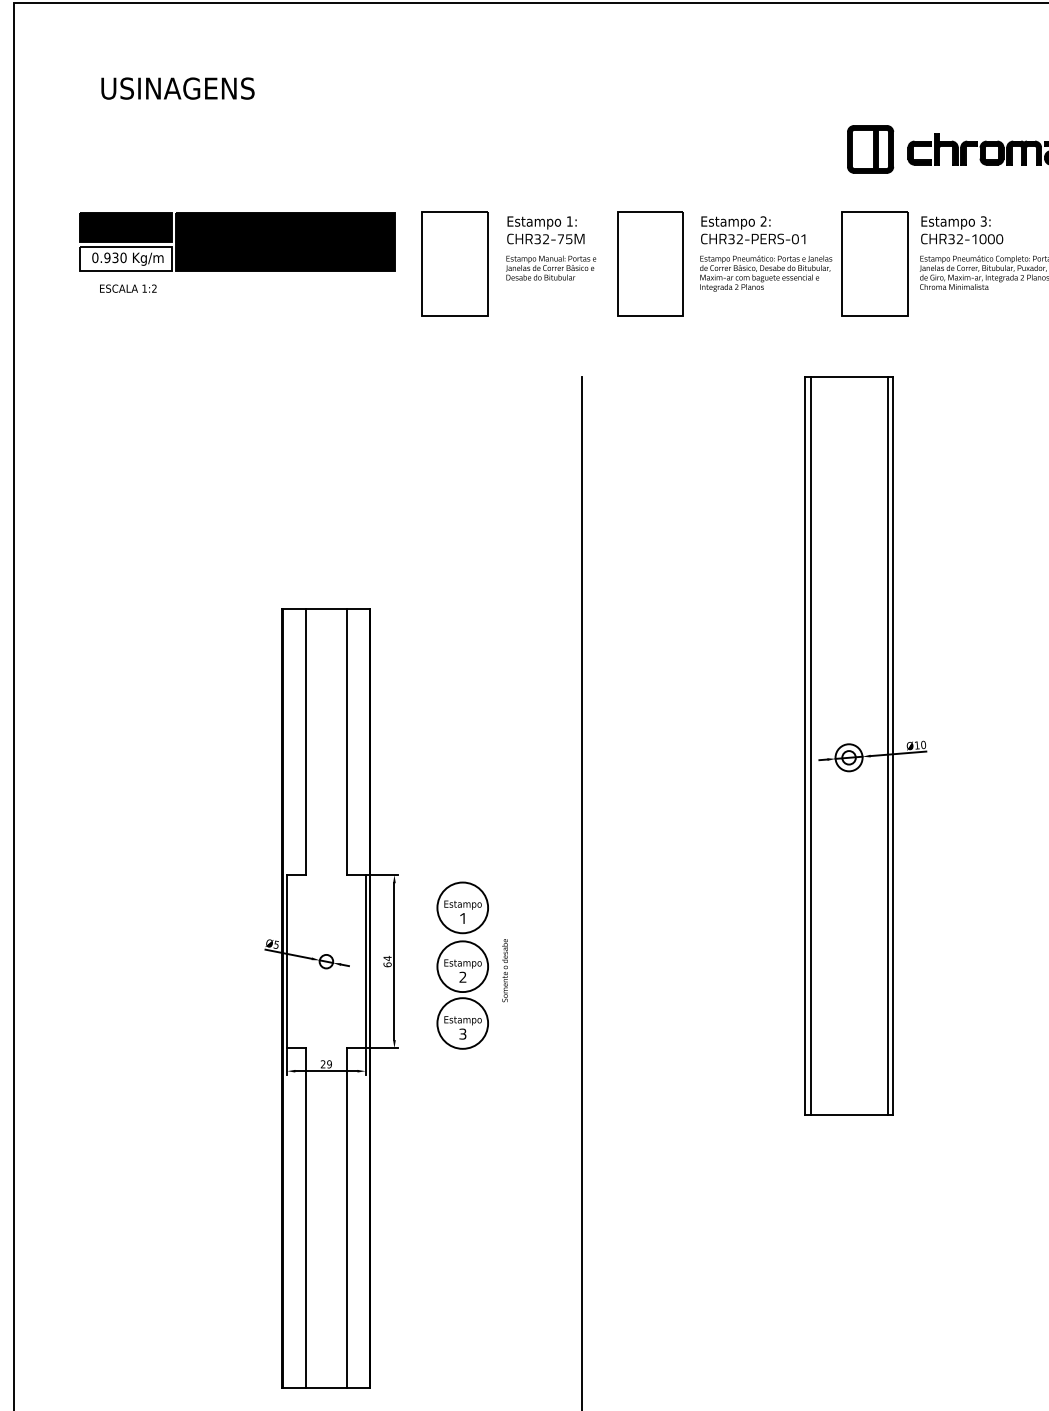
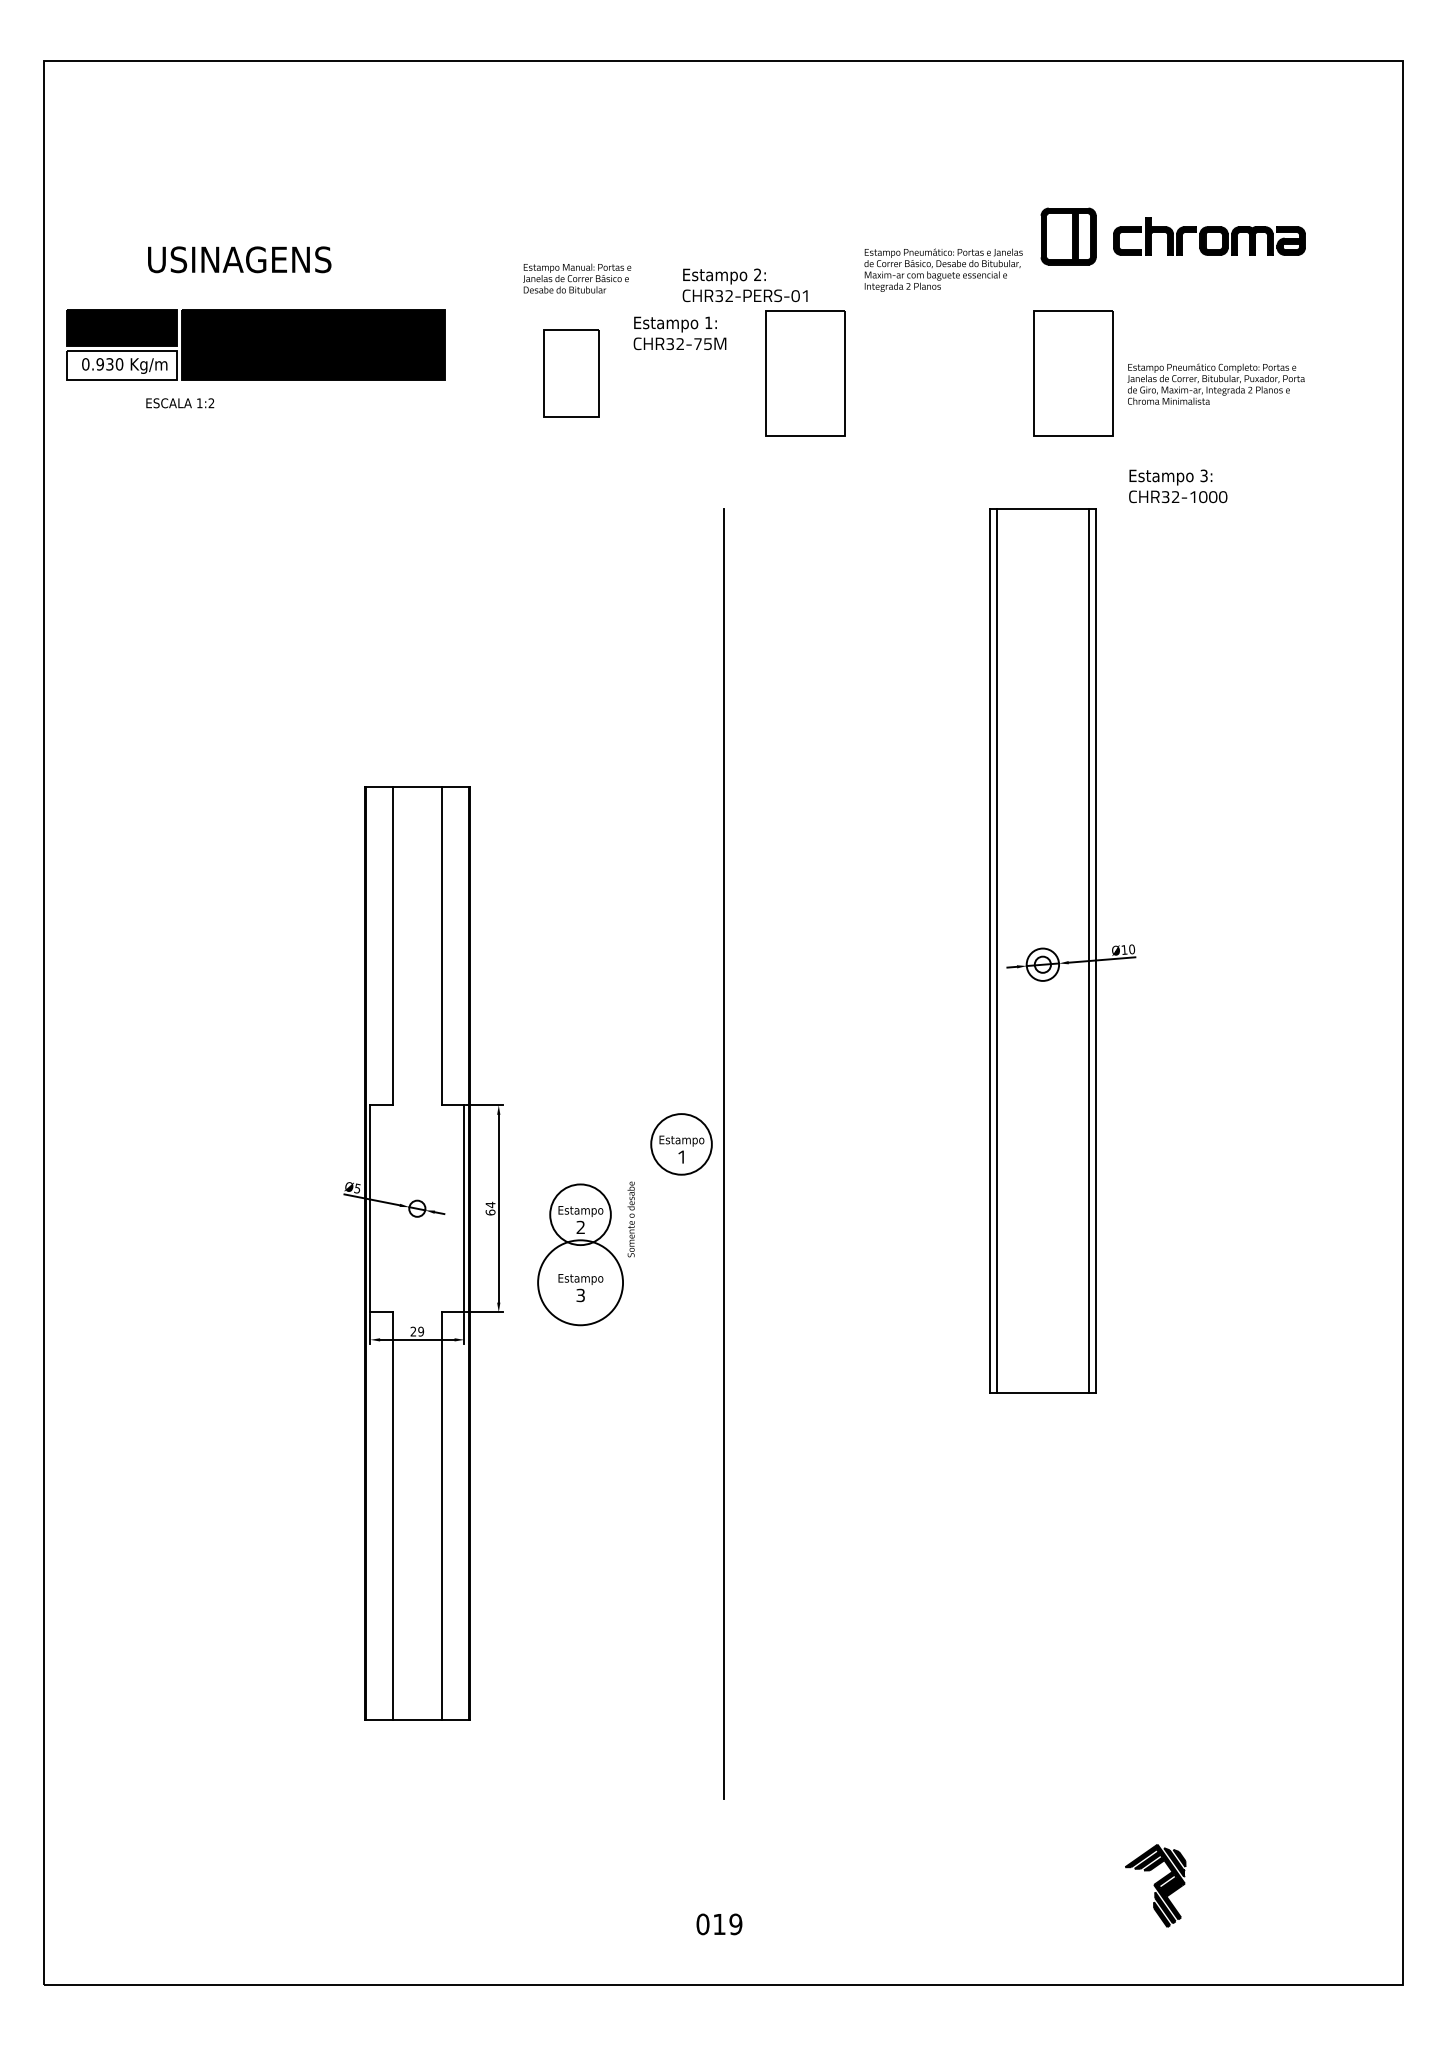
text: (177, 88) -> (239, 259), moved
text: (752, 230) -> (744, 285), moved
text: (962, 230) -> (1178, 486), moved
part: (237, 241) -> (255, 344), moved
part: (455, 263) -> (571, 373), size x0.7
text: (551, 267) -> (577, 278), moved
text: (766, 272) -> (943, 269), moved
part: (462, 907) -> (681, 1144), moved
circle: (462, 1023) -> (580, 1282), size x1.4

